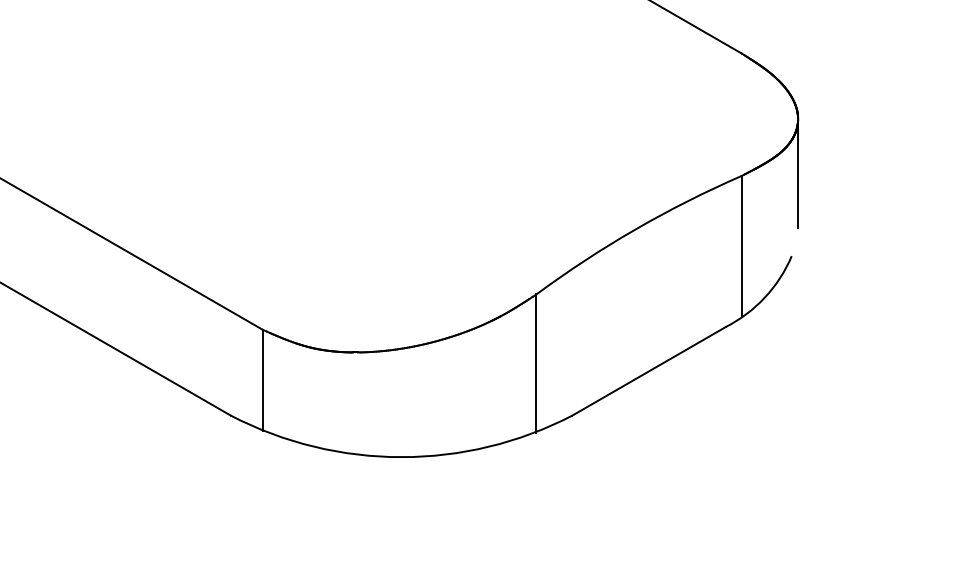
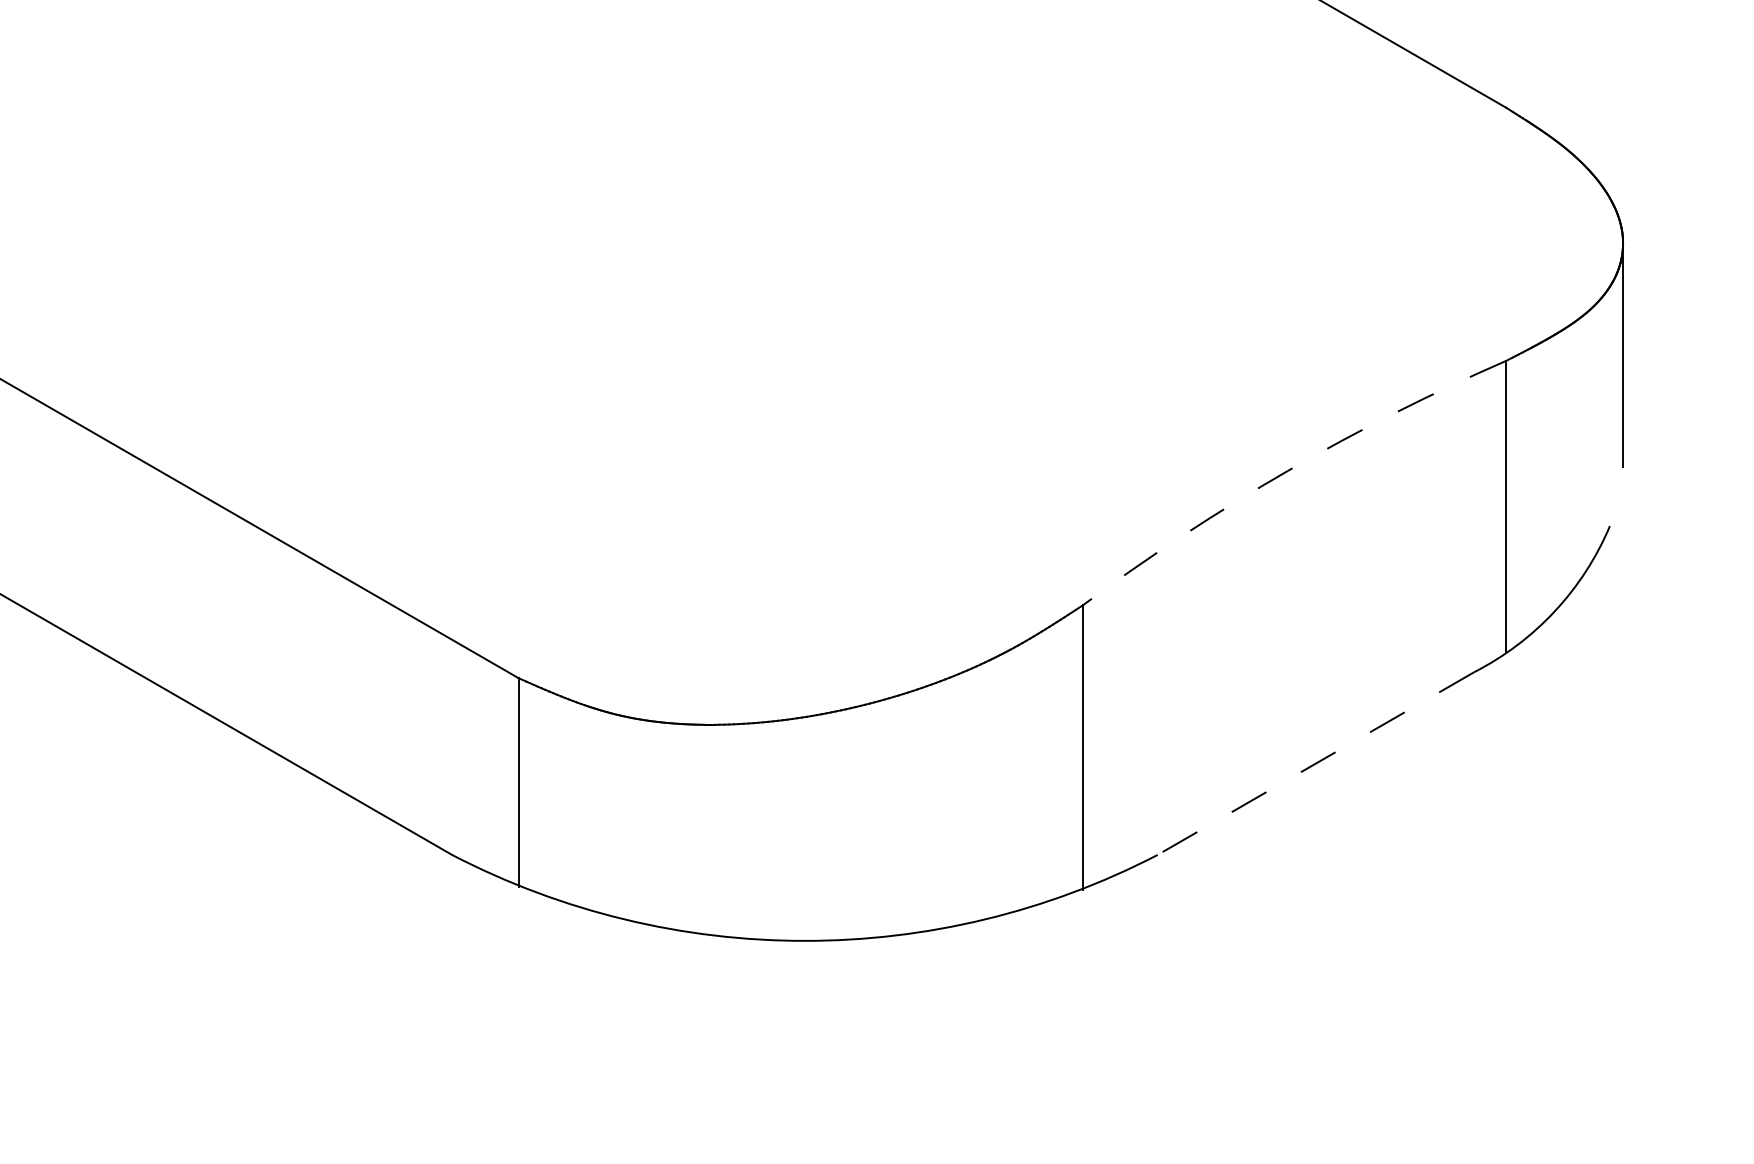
arc: (635, 229) -> (1287, 471), solid -> dashed
line: (648, 371) -> (1314, 764), solid -> dashed

